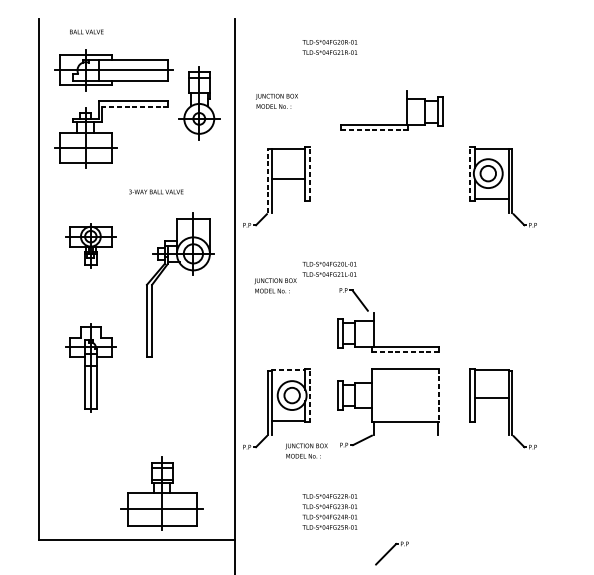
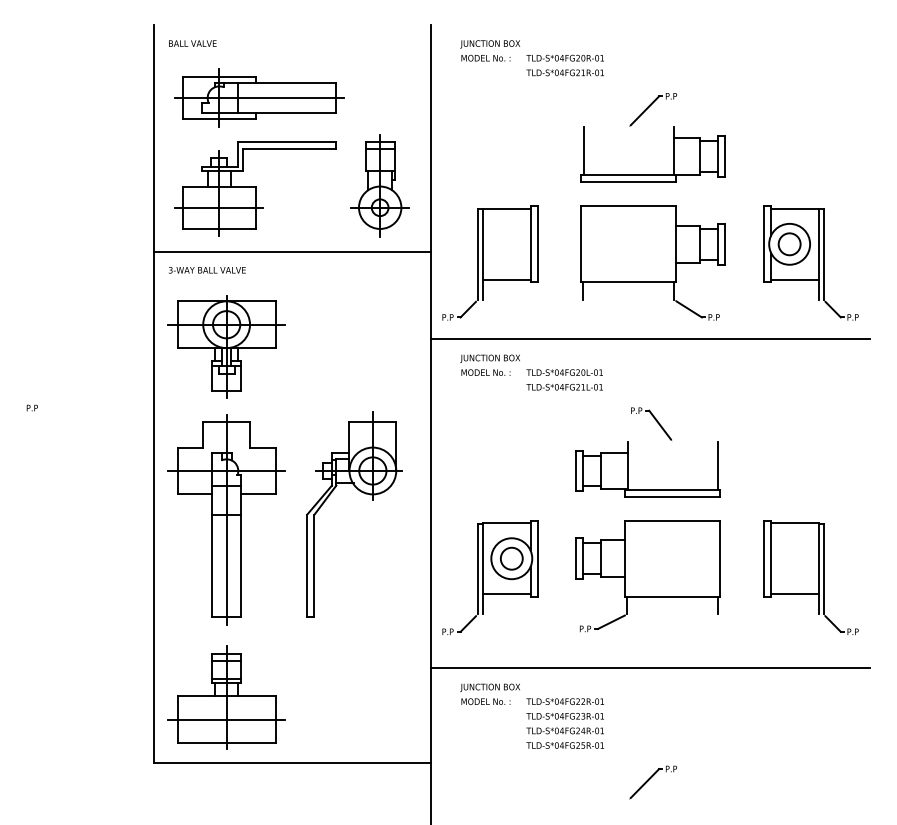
text: (86, 31) -> (192, 43), moved
part: (391, 78) -> (652, 109), added
text: (277, 101) -> (490, 50), moved
part: (198, 103) -> (379, 185), moved
line: (135, 106) -> (289, 149), dashed -> solid
line: (342, 108) -> (583, 151), added
line: (374, 130) -> (628, 182), dashed -> solid
line: (310, 173) -> (537, 243), dashed -> solid
line: (469, 173) -> (763, 243), dashed -> solid
line: (137, 178) -> (292, 251), added
line: (288, 178) -> (506, 279), moved
line: (267, 180) -> (477, 254), dashed -> solid
part: (391, 186) -> (652, 262), added
text: (156, 192) -> (207, 270), moved
line: (390, 240) -> (650, 339), added
part: (90, 245) -> (226, 346), size x1.67
part: (193, 274) -> (372, 500), moved
text: (275, 285) -> (489, 364), moved
part: (354, 300) -> (651, 424), moved
line: (437, 329) -> (717, 465), added
line: (405, 351) -> (672, 496), dashed -> solid
part: (90, 367) -> (226, 519), size x1.67
line: (288, 370) -> (506, 523), dashed -> solid
line: (310, 395) -> (537, 558), dashed -> solid
line: (439, 396) -> (720, 559), dashed -> solid
line: (491, 398) -> (794, 594), moved
text: (306, 450) -> (489, 693), moved
line: (390, 473) -> (650, 668), added
part: (162, 493) -> (226, 697), moved

